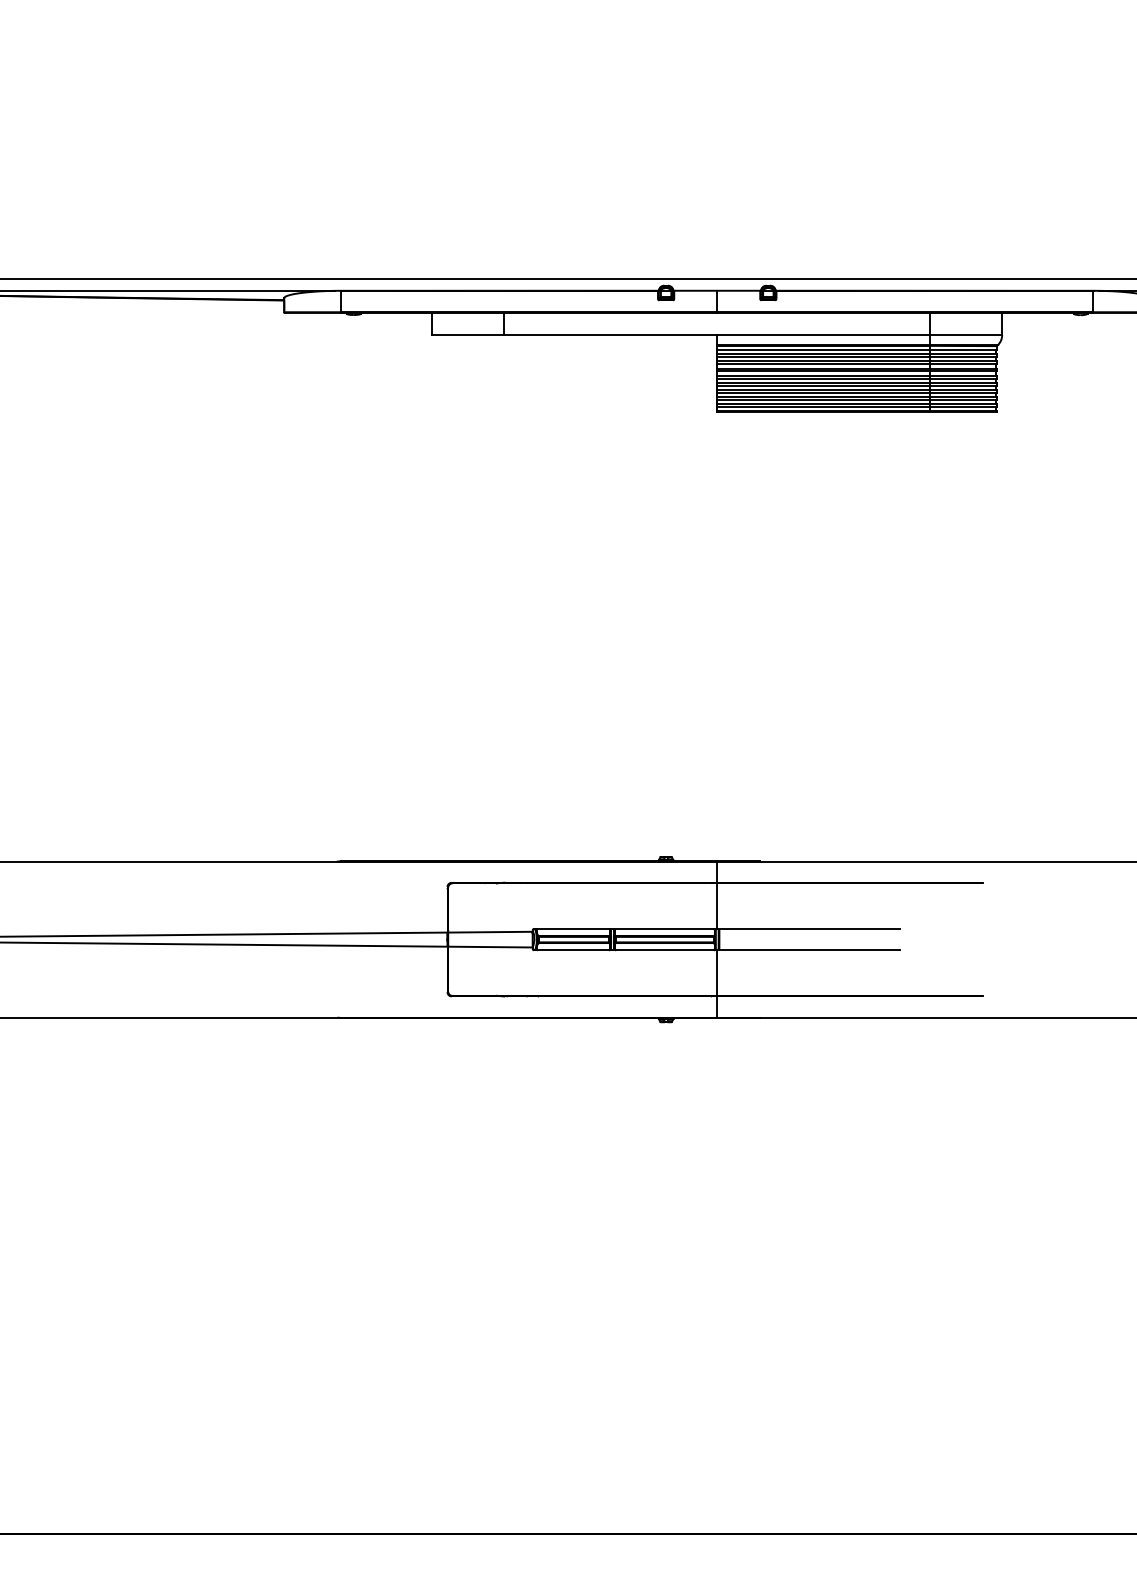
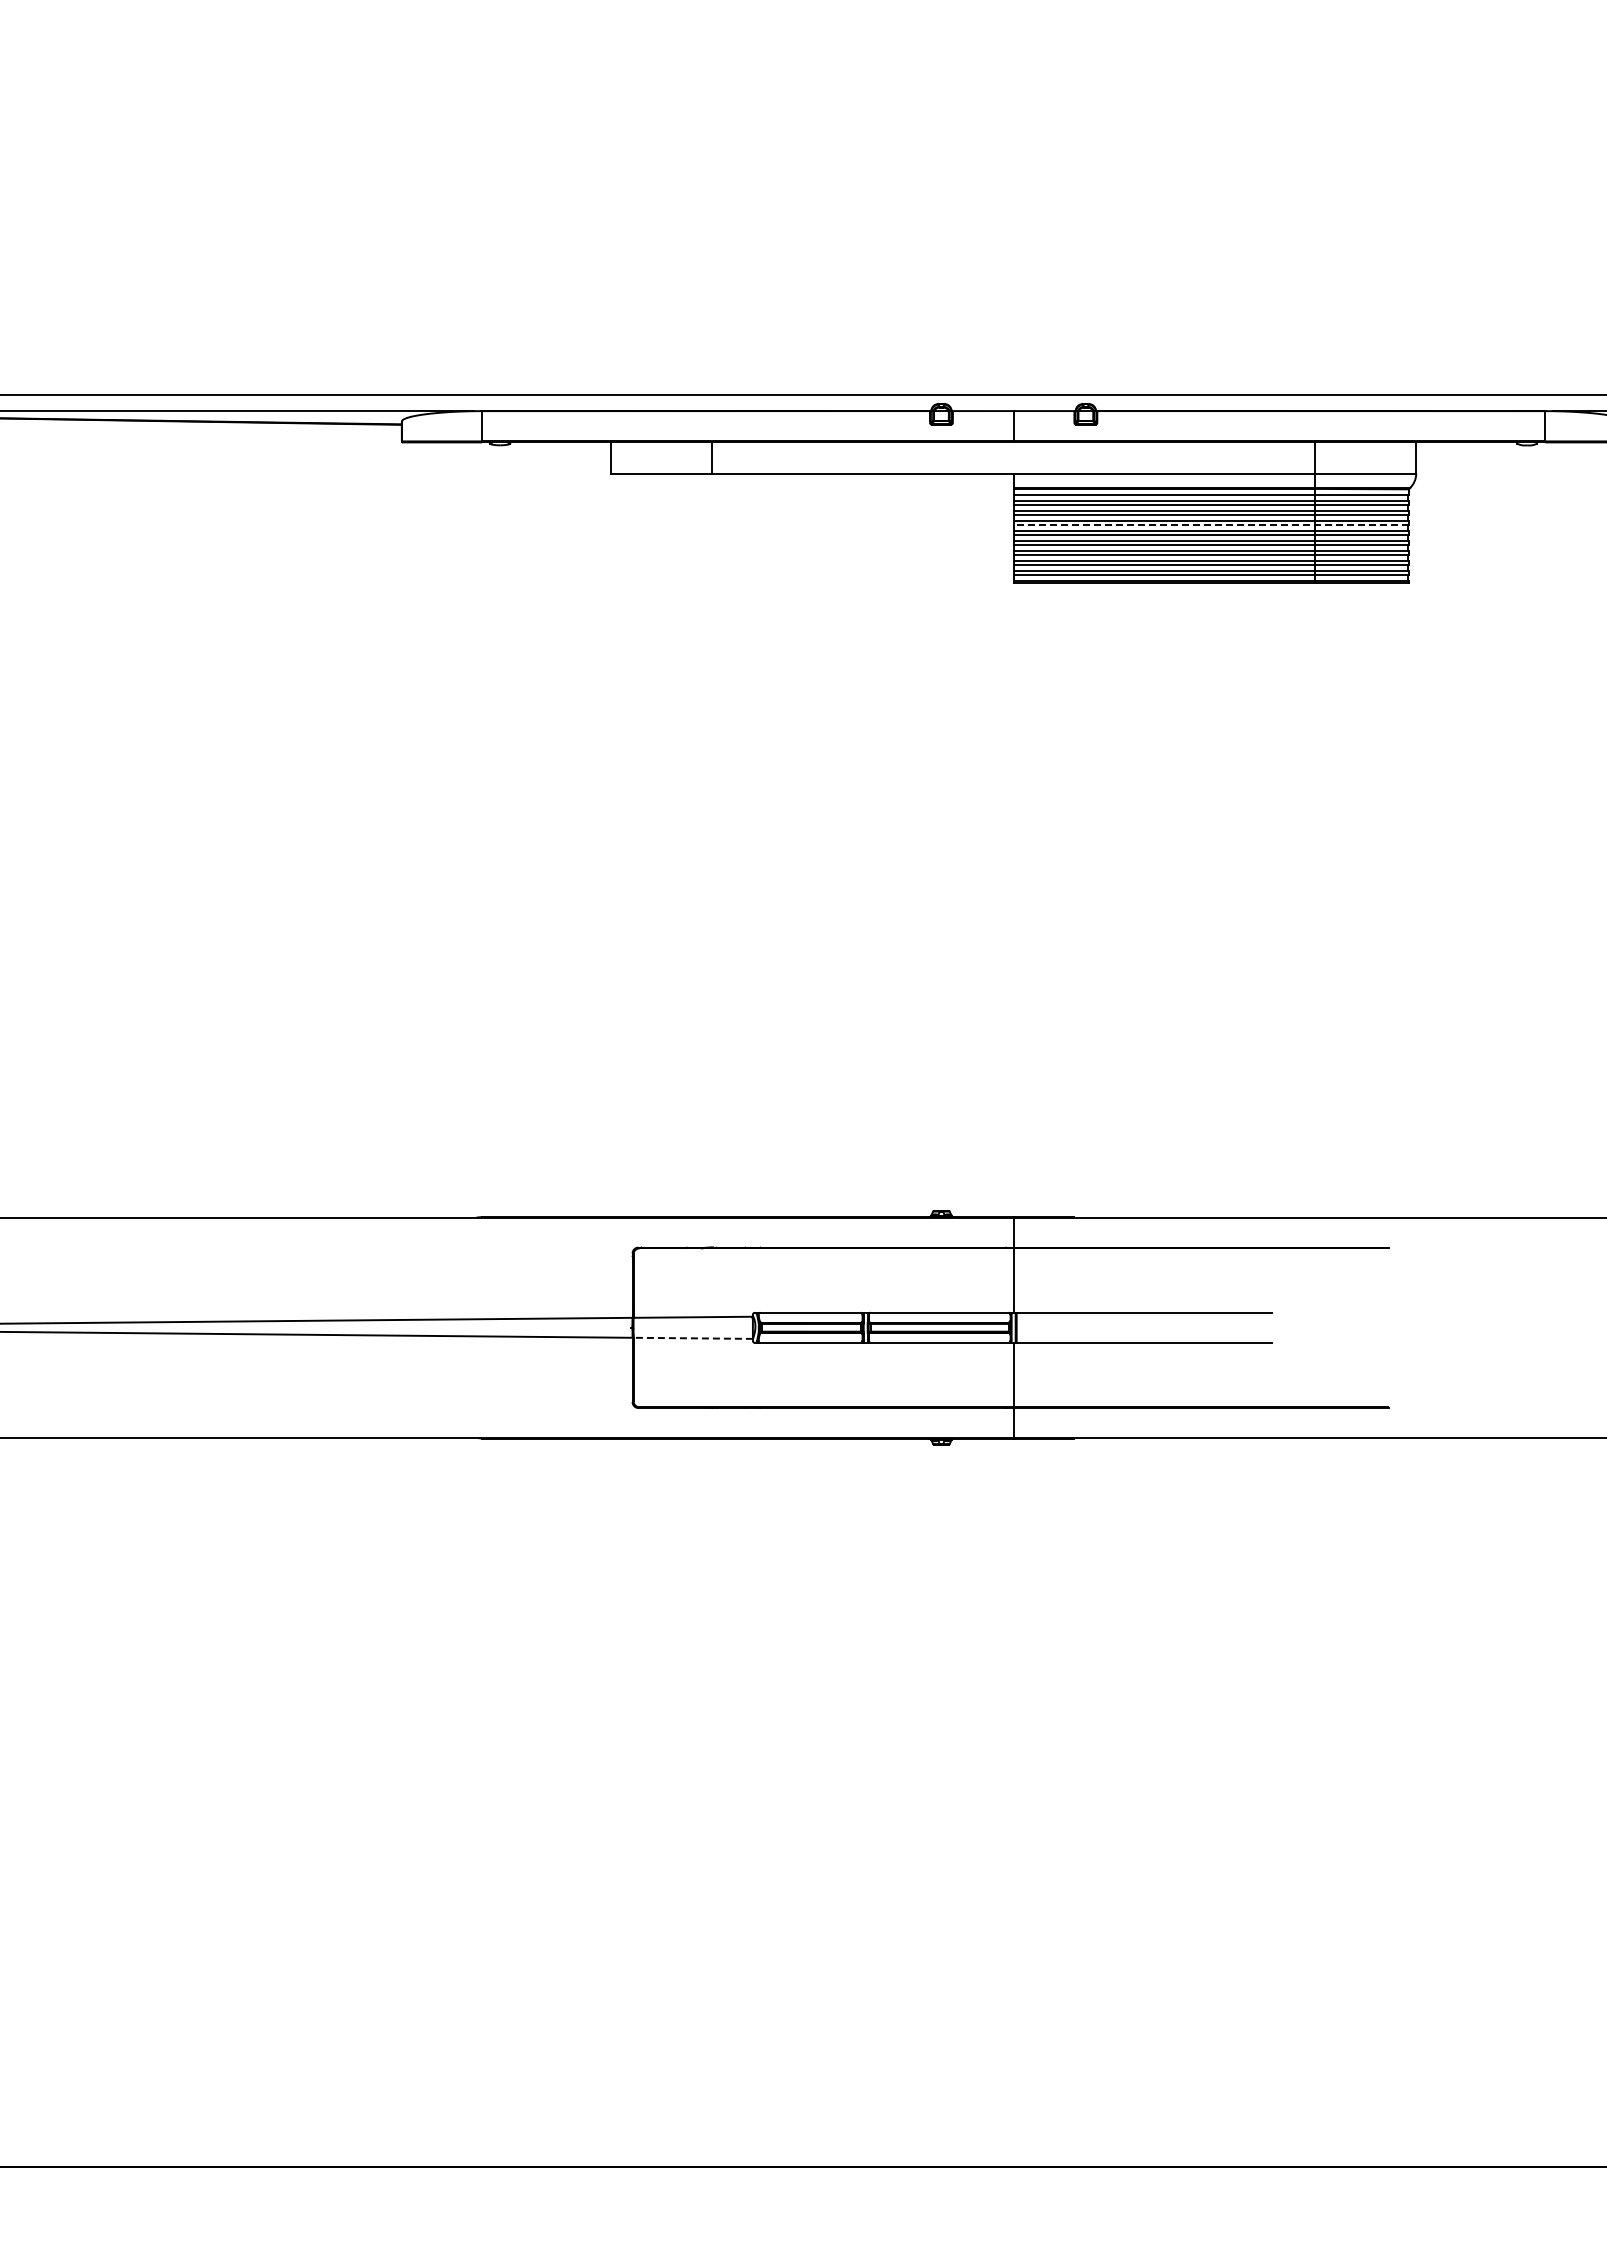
line: (857, 371) -> (1211, 525), solid -> dashed
line: (490, 947) -> (693, 1338), solid -> dashed

